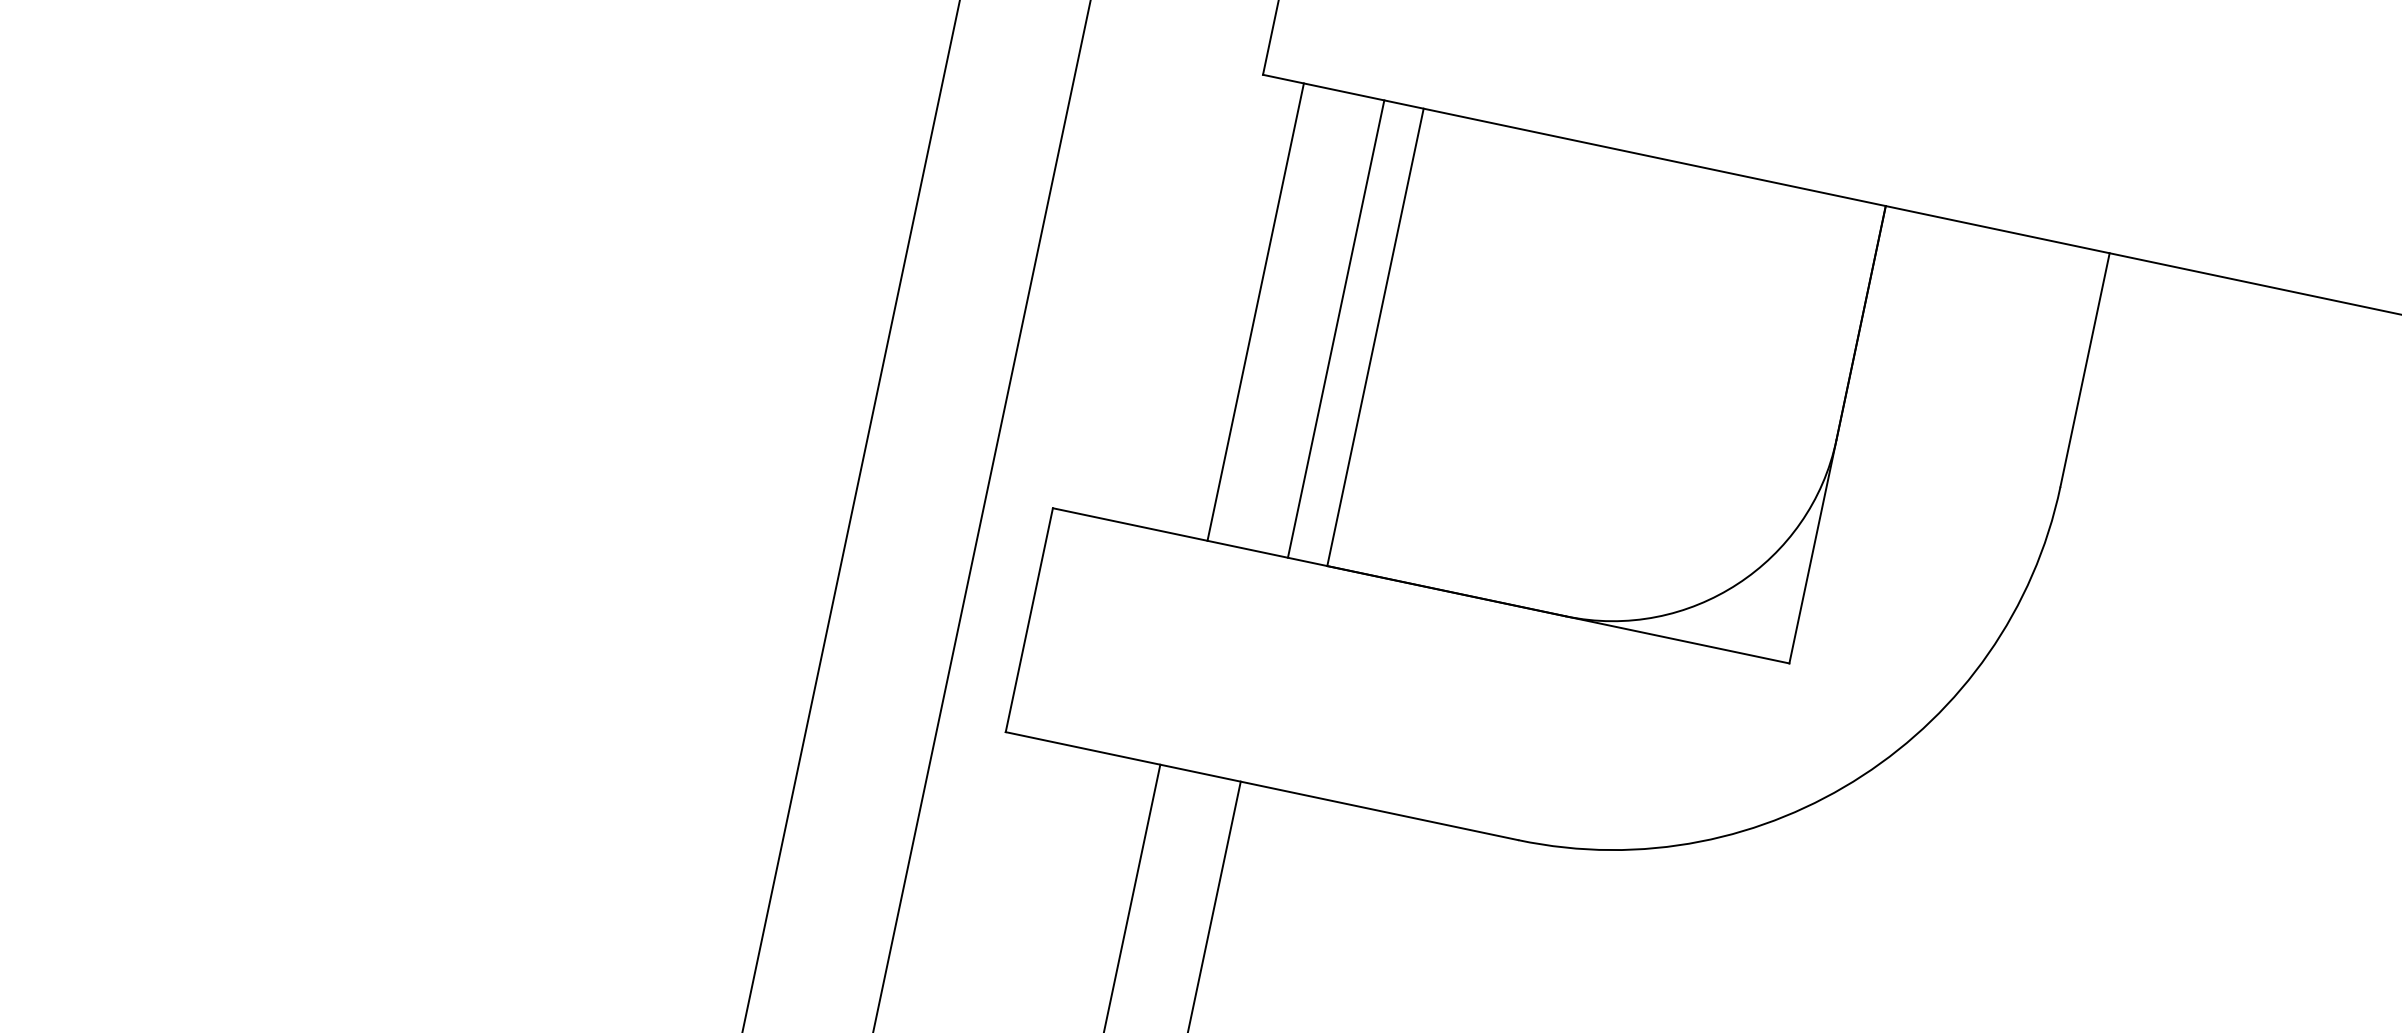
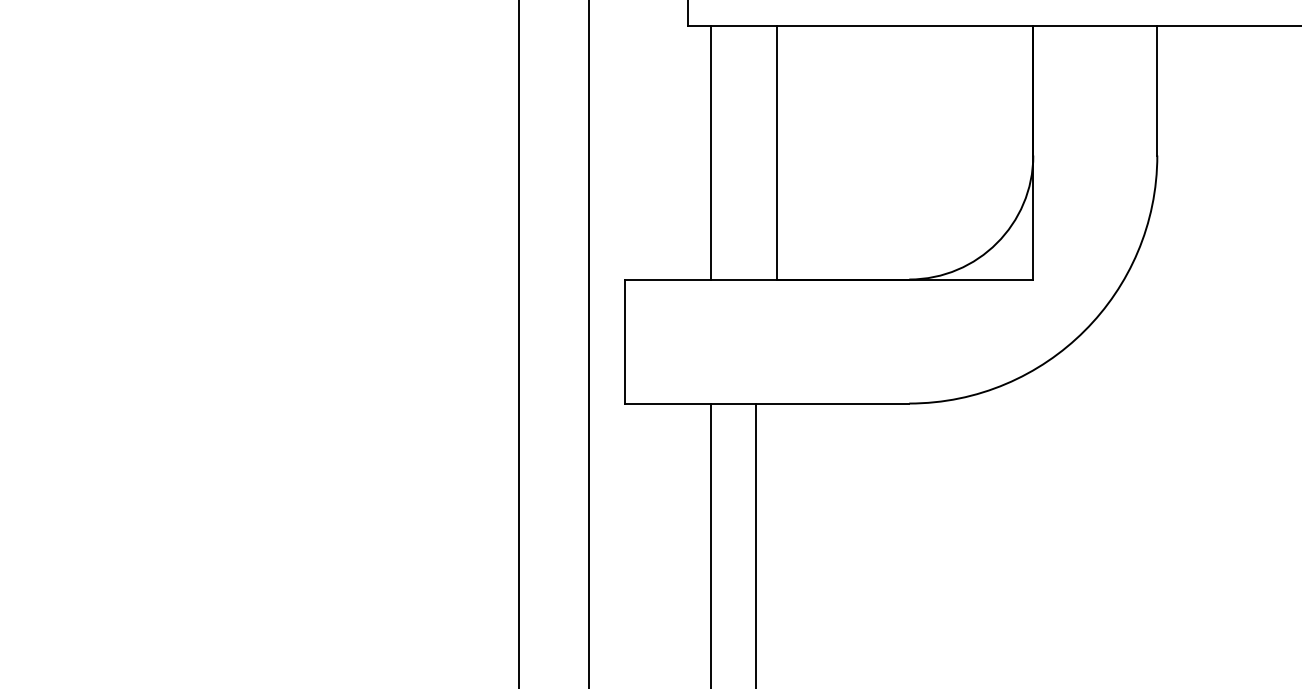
line: (1336, 328) -> (755, 152), removed

